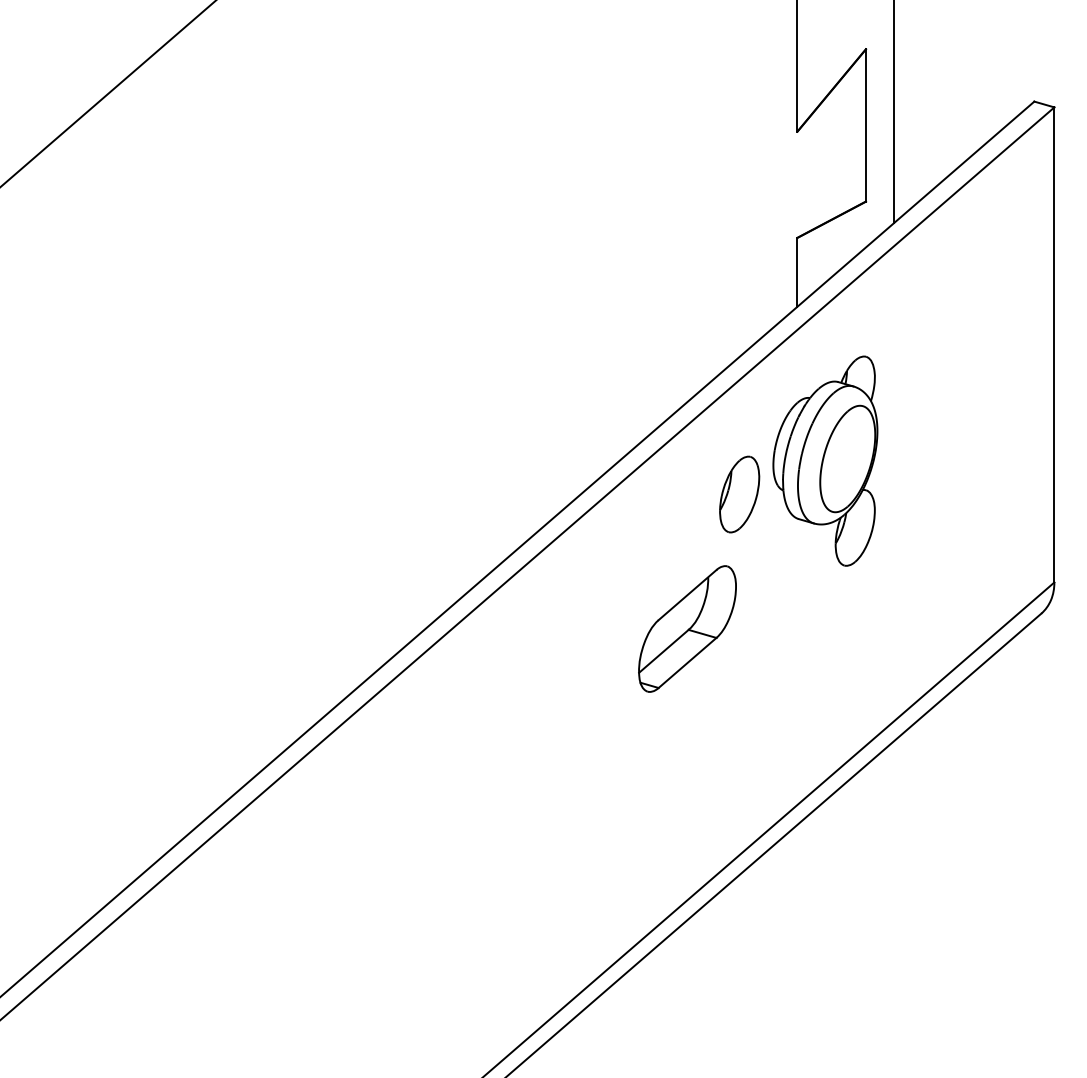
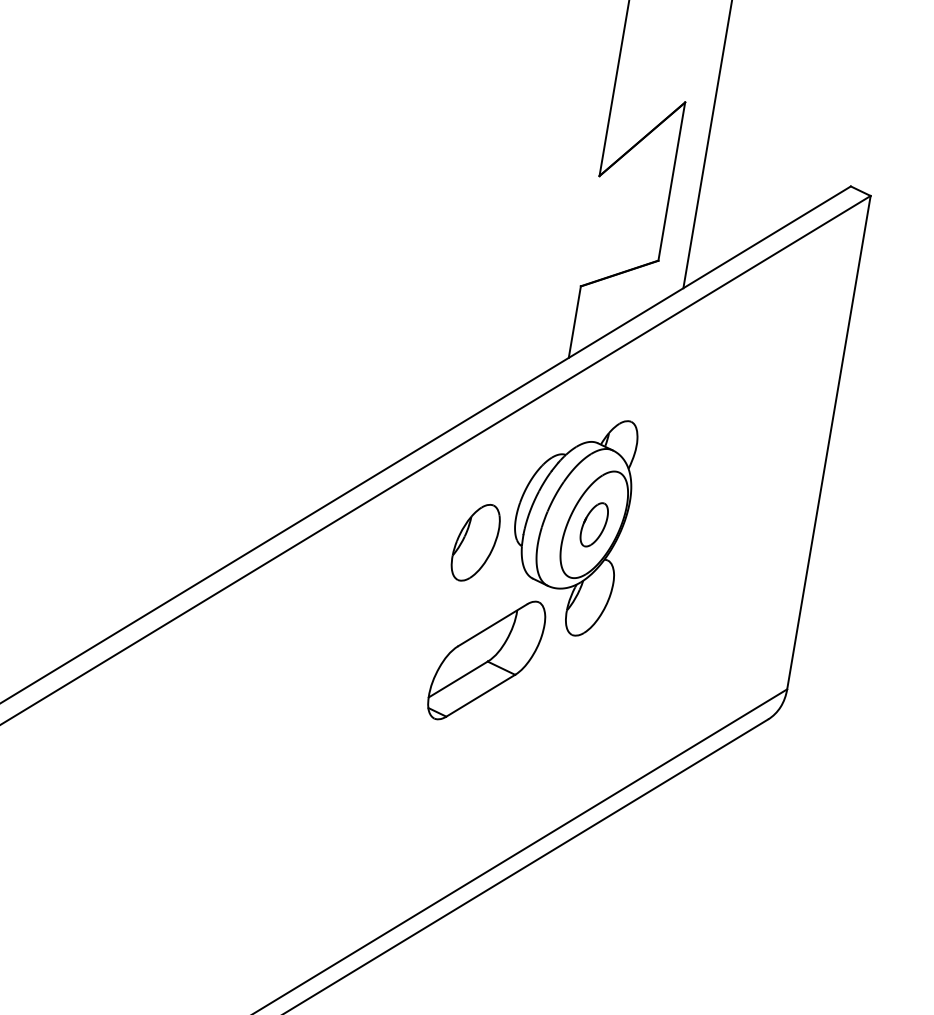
part: (847, 458) -> (594, 524), added
part: (687, 628) -> (486, 659), moved

